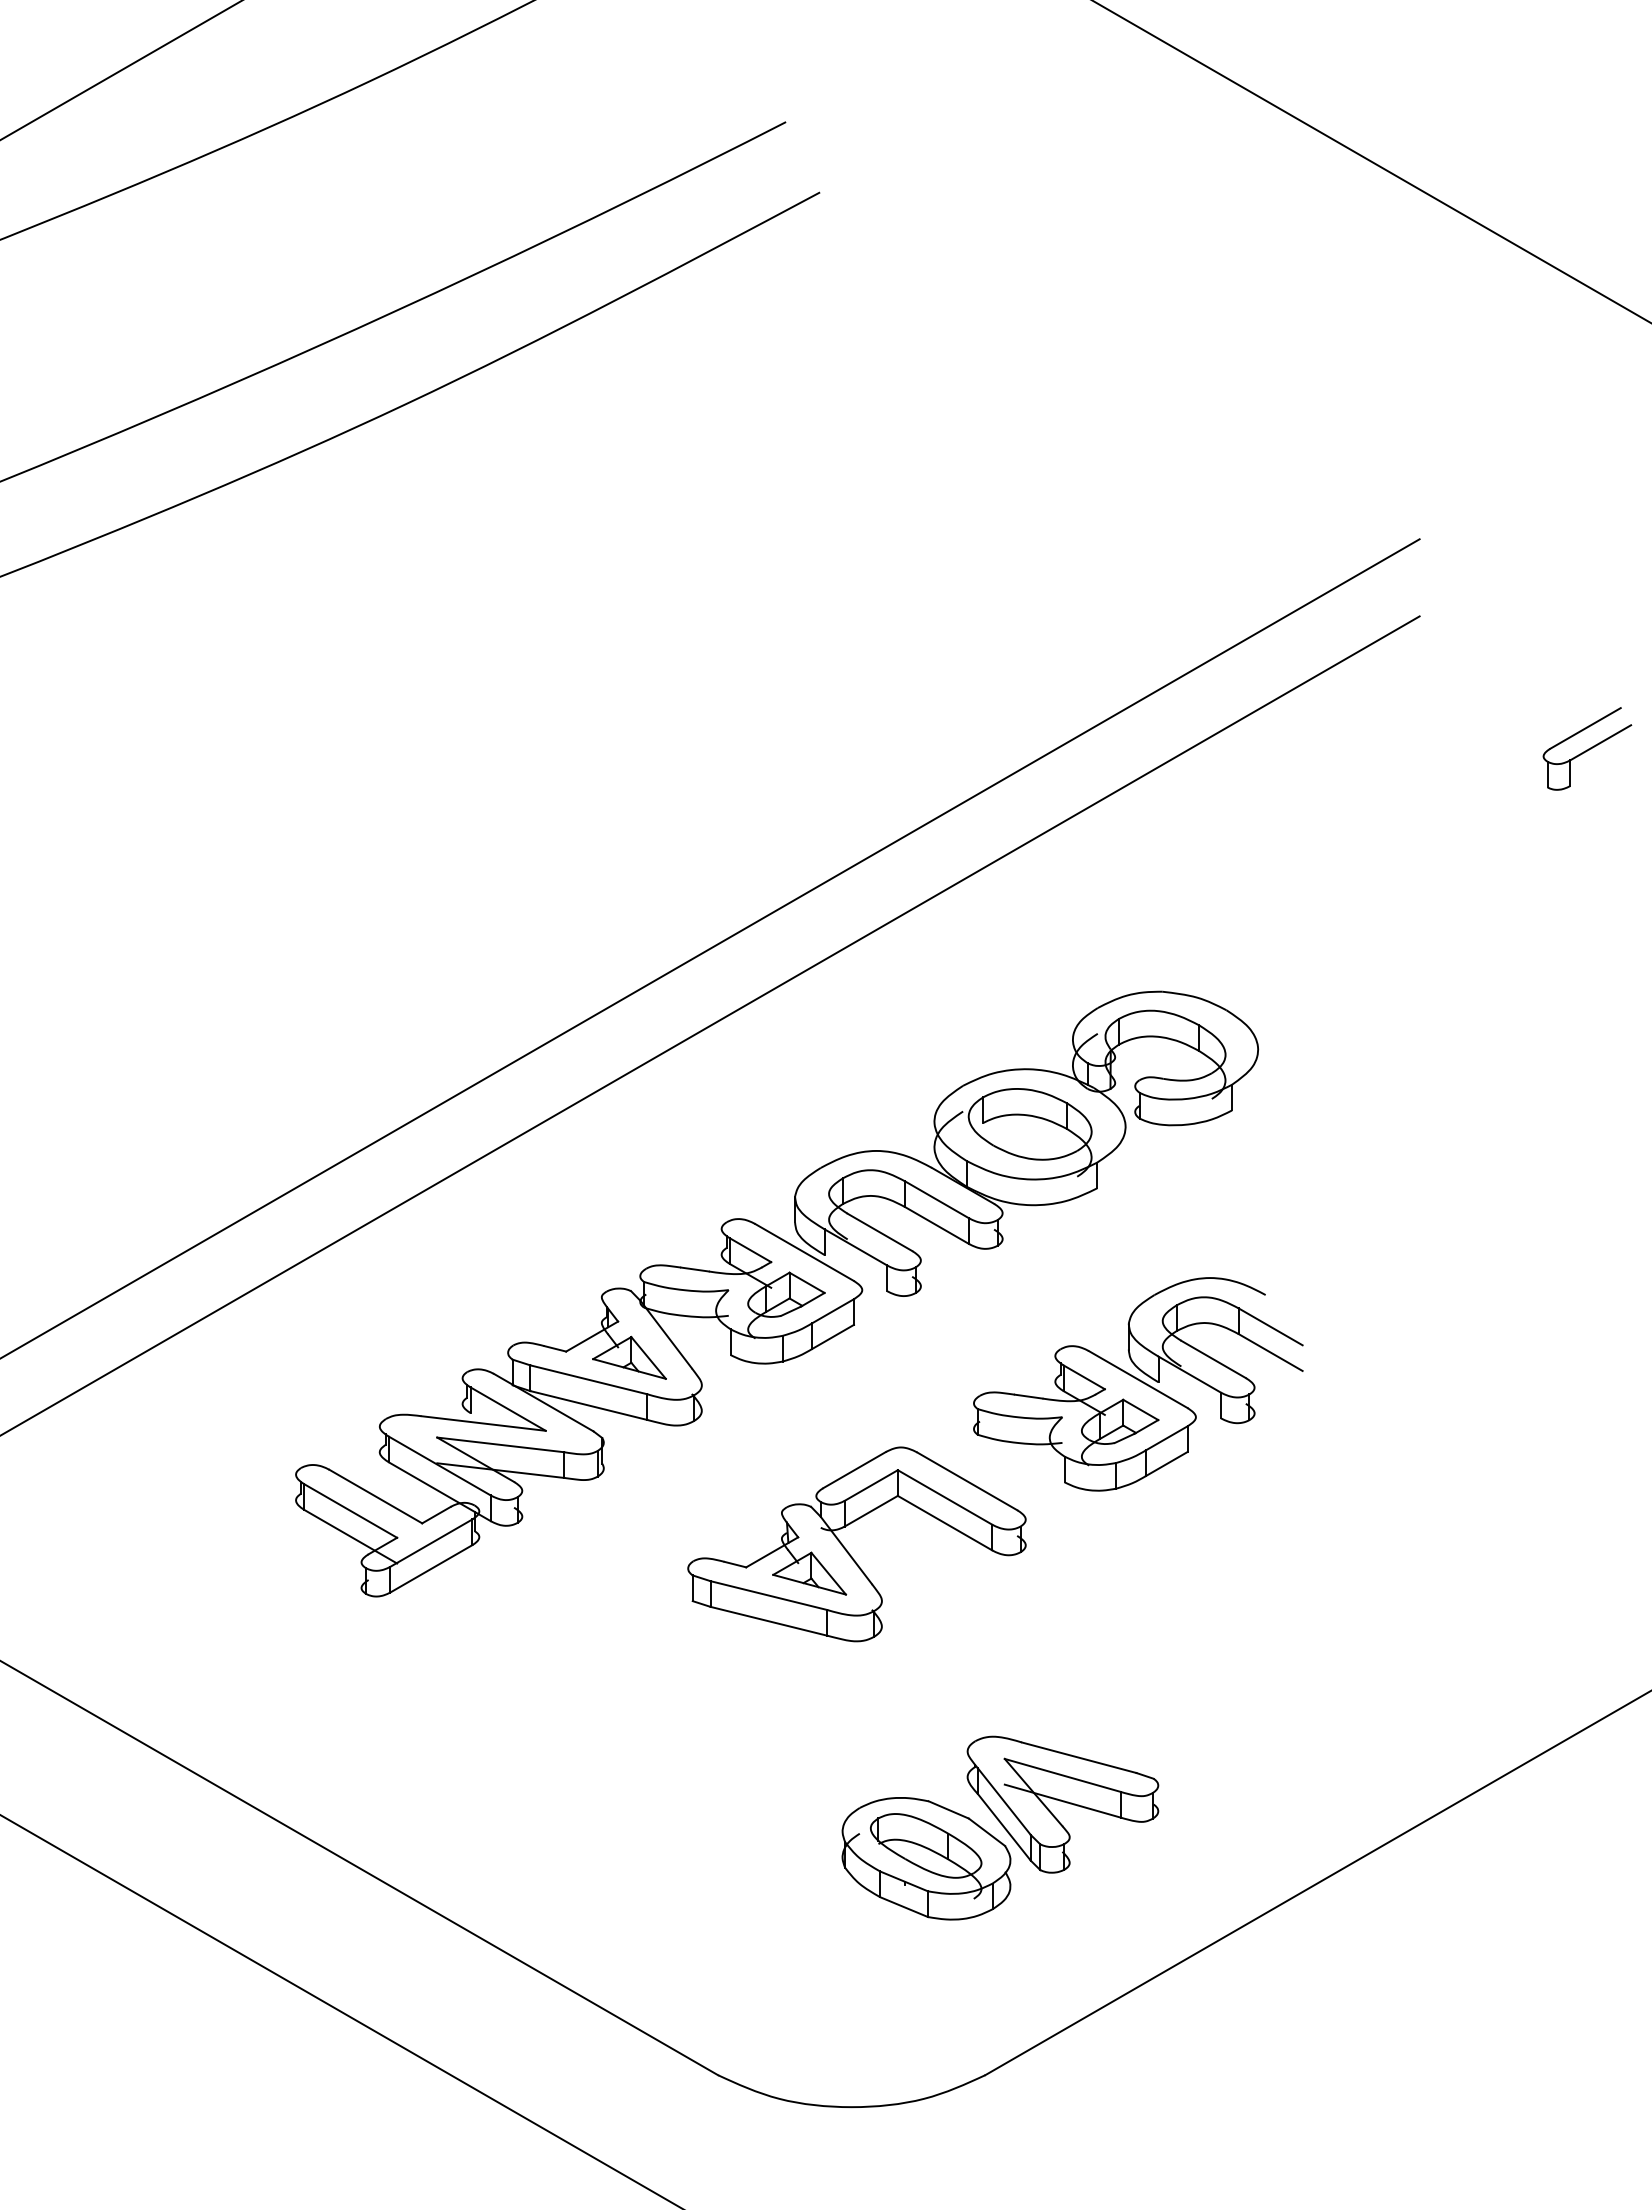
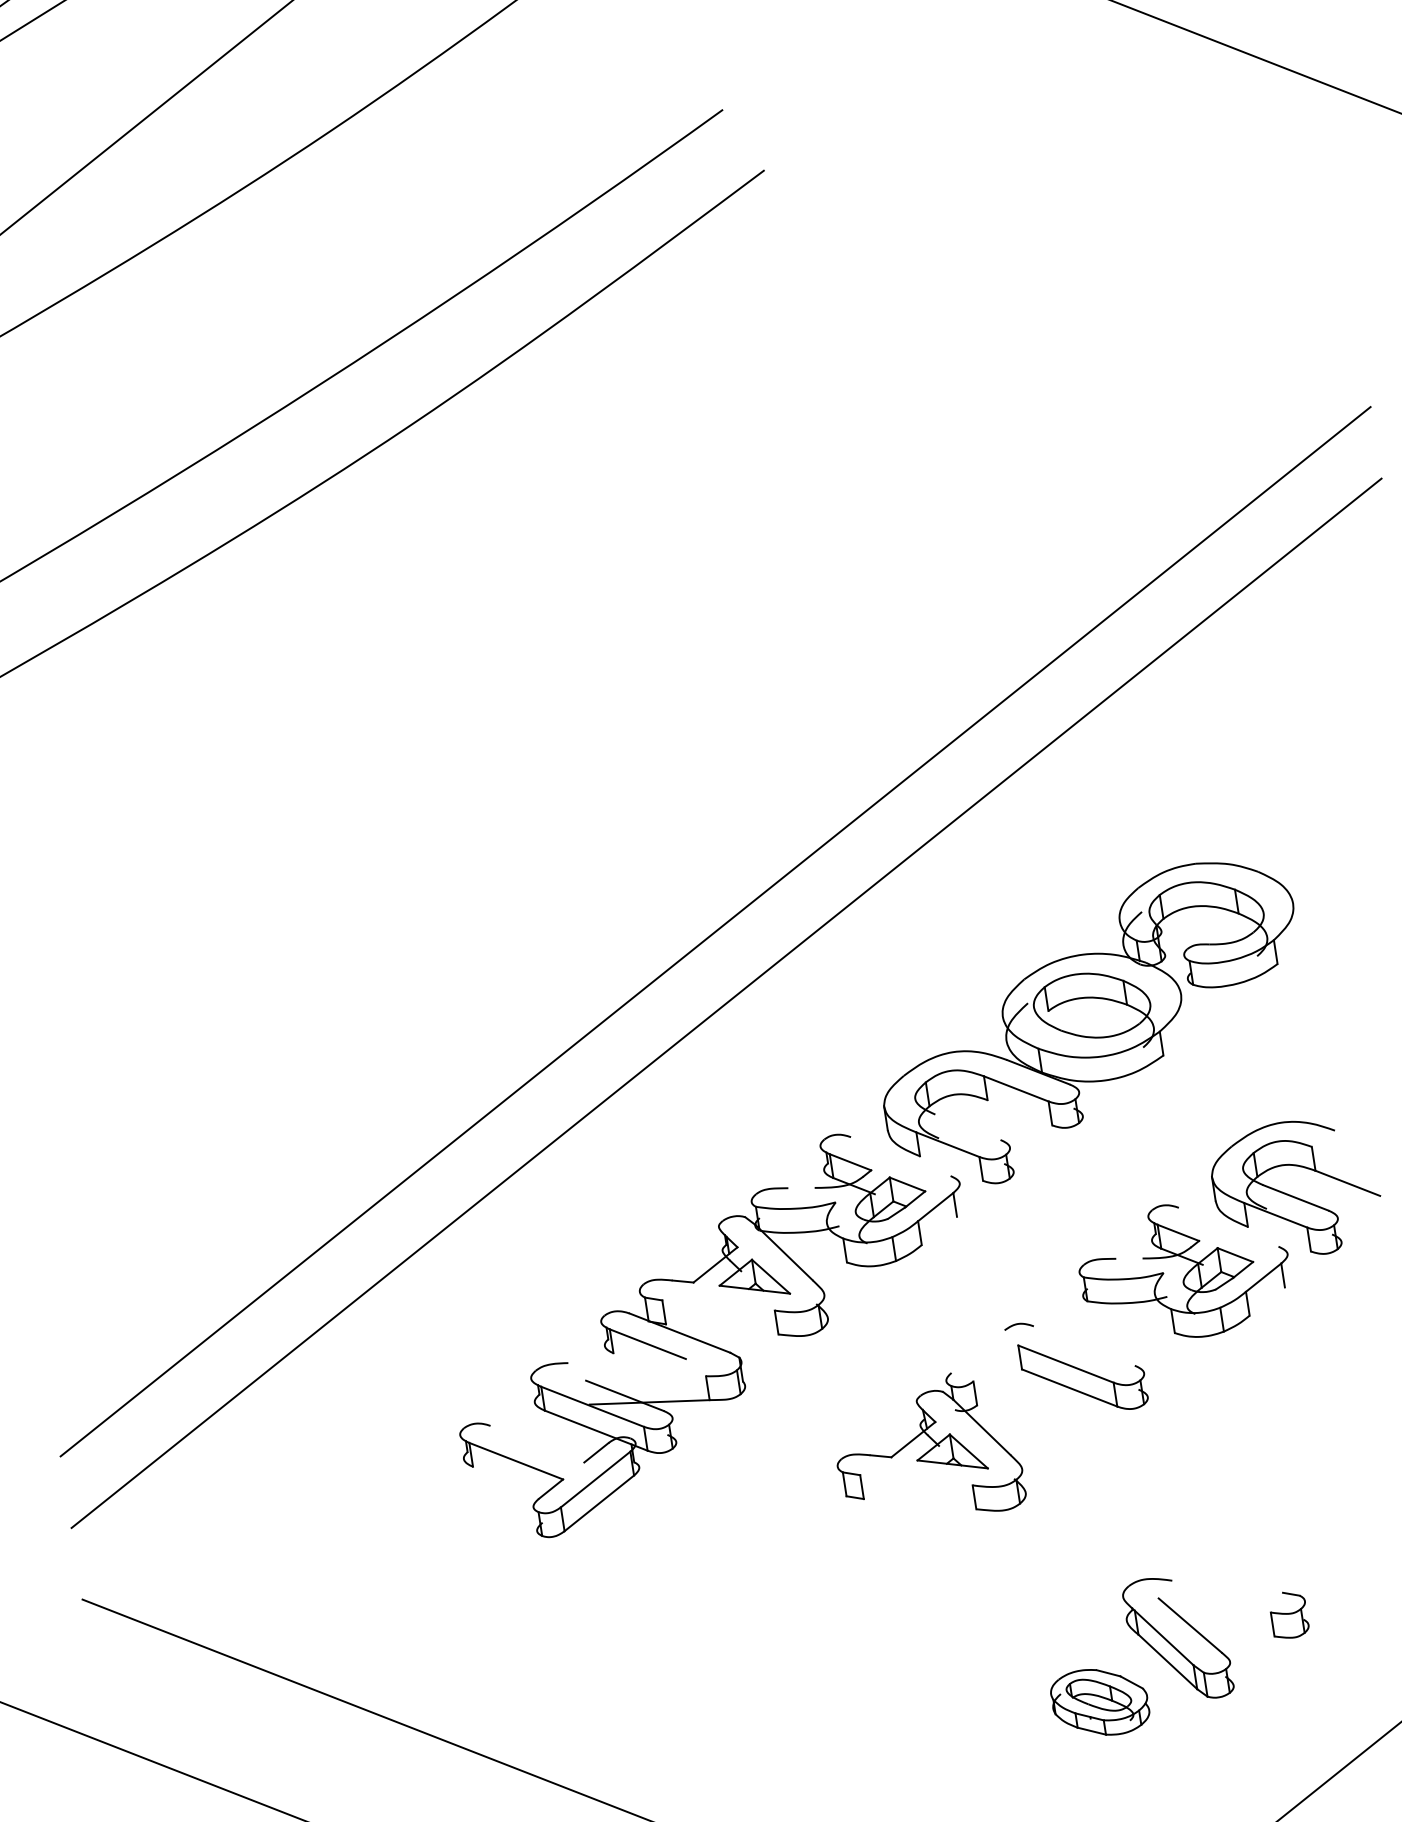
line: (936, 1225) -> (1019, 1112), removed
line: (879, 1232) -> (967, 1127), removed
line: (804, 1252) -> (900, 1156), removed
line: (694, 1269) -> (801, 1188), removed
line: (1270, 1326) -> (1343, 1159), removed
line: (832, 1336) -> (938, 1230), removed
line: (588, 1379) -> (718, 1305), removed
line: (1137, 1379) -> (1228, 1227), removed
line: (1028, 1396) -> (1129, 1258), removed
line: (588, 1405) -> (721, 1329), removed
line: (483, 1423) -> (627, 1361), removed
line: (500, 1444) -> (645, 1378), removed
line: (1166, 1463) -> (1266, 1301), removed
line: (854, 1470) -> (978, 1351), removed
line: (967, 1481) -> (1084, 1346), removed
line: (870, 1485) -> (995, 1363), removed
line: (375, 1496) -> (537, 1444), removed
line: (870, 1510) -> (998, 1386), removed
line: (350, 1536) -> (519, 1484), removed
line: (768, 1595) -> (916, 1480), removed
line: (768, 1620) -> (919, 1503), removed
line: (1078, 1757) -> (1226, 1586), removed
line: (1062, 1774) -> (1214, 1604), removed
line: (1062, 1800) -> (1218, 1628), removed
part: (926, 1858) -> (1100, 1702), size x0.6

